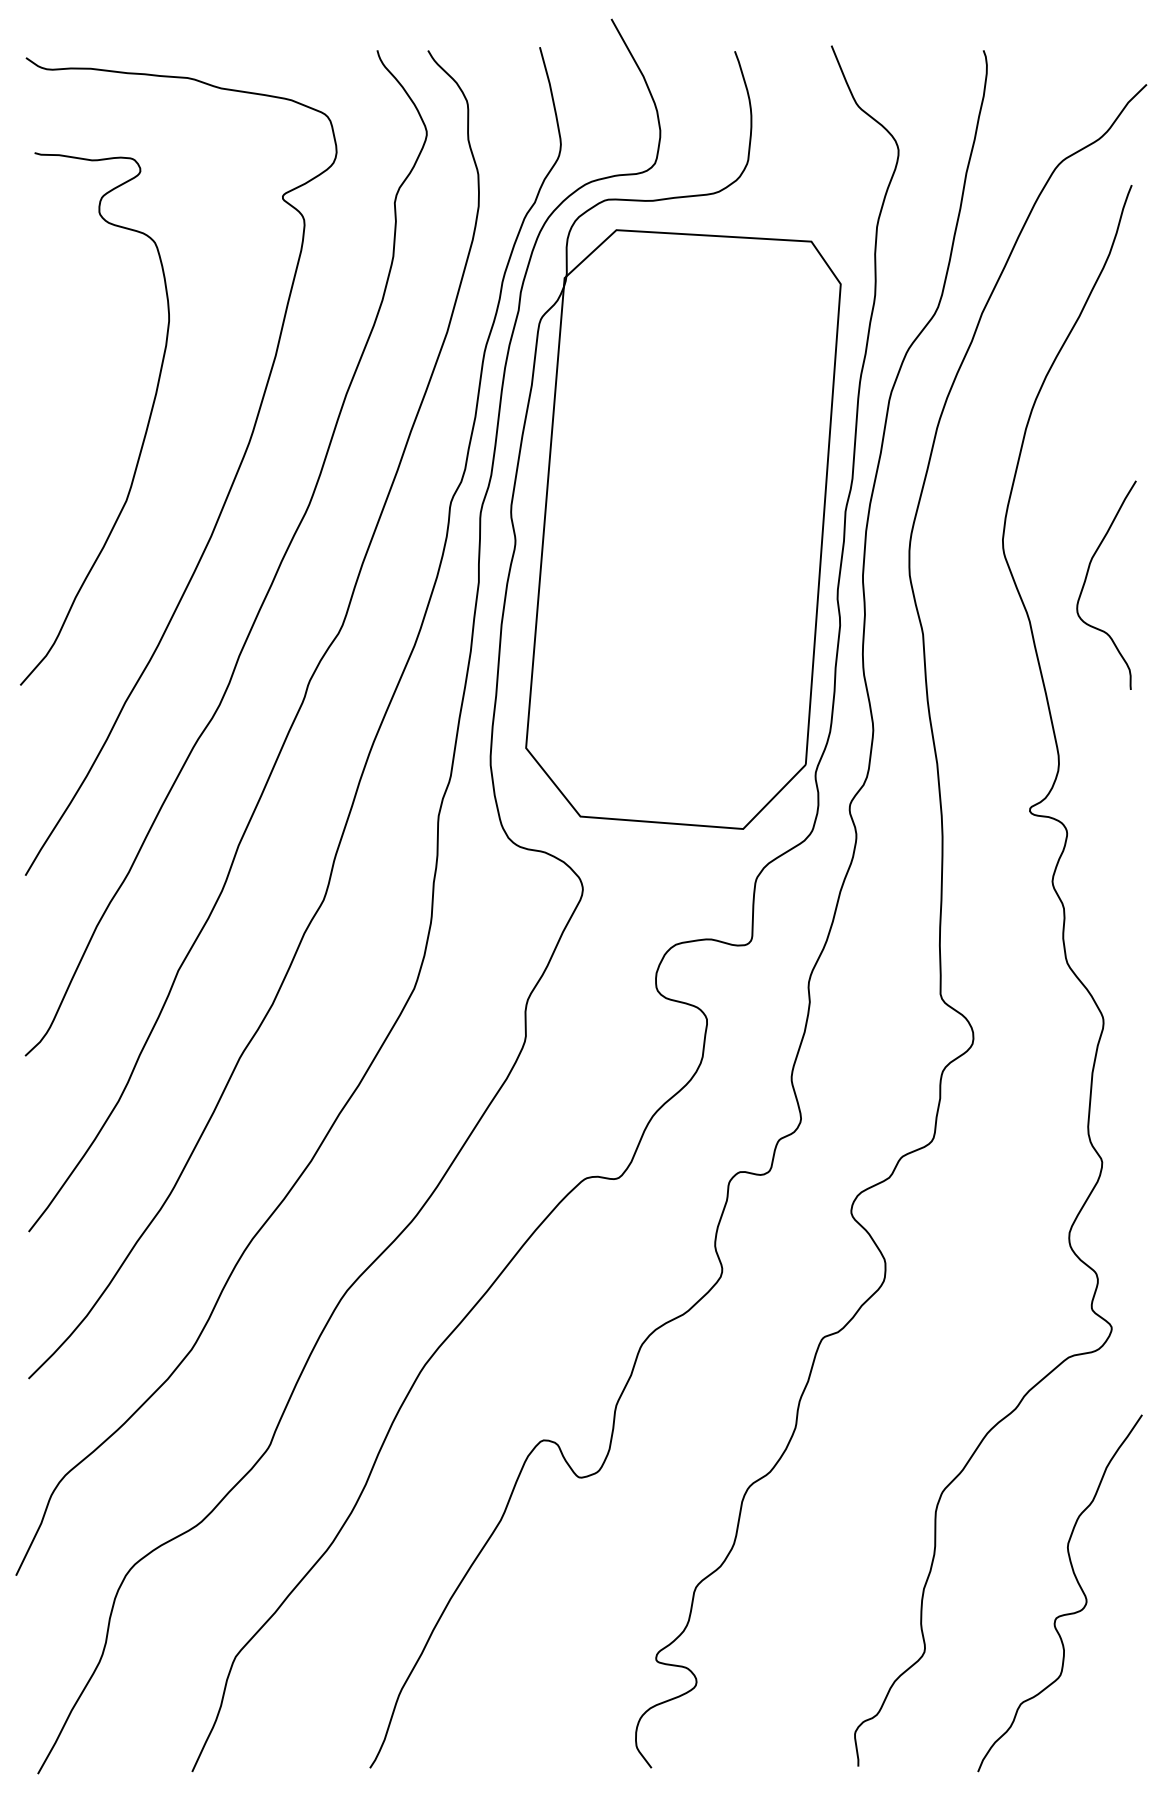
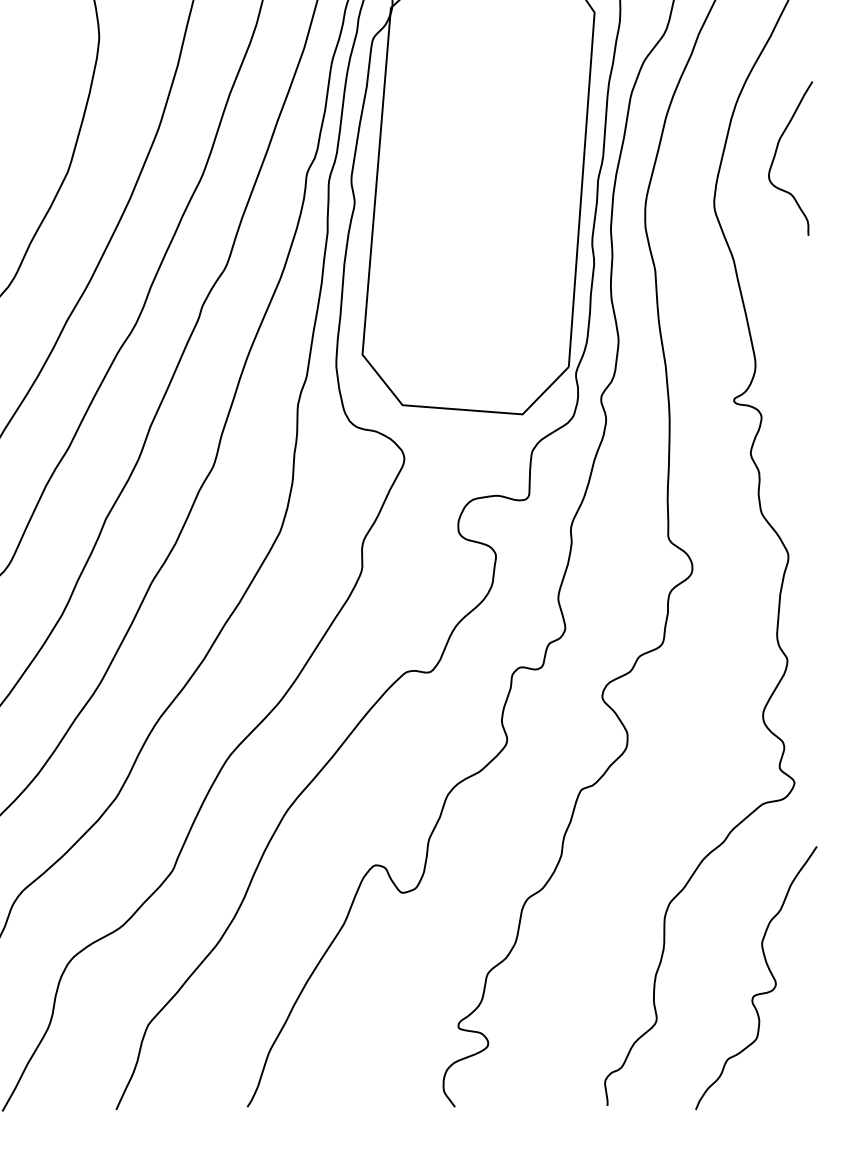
curve: (1086, 580) -> (775, 155), moved

